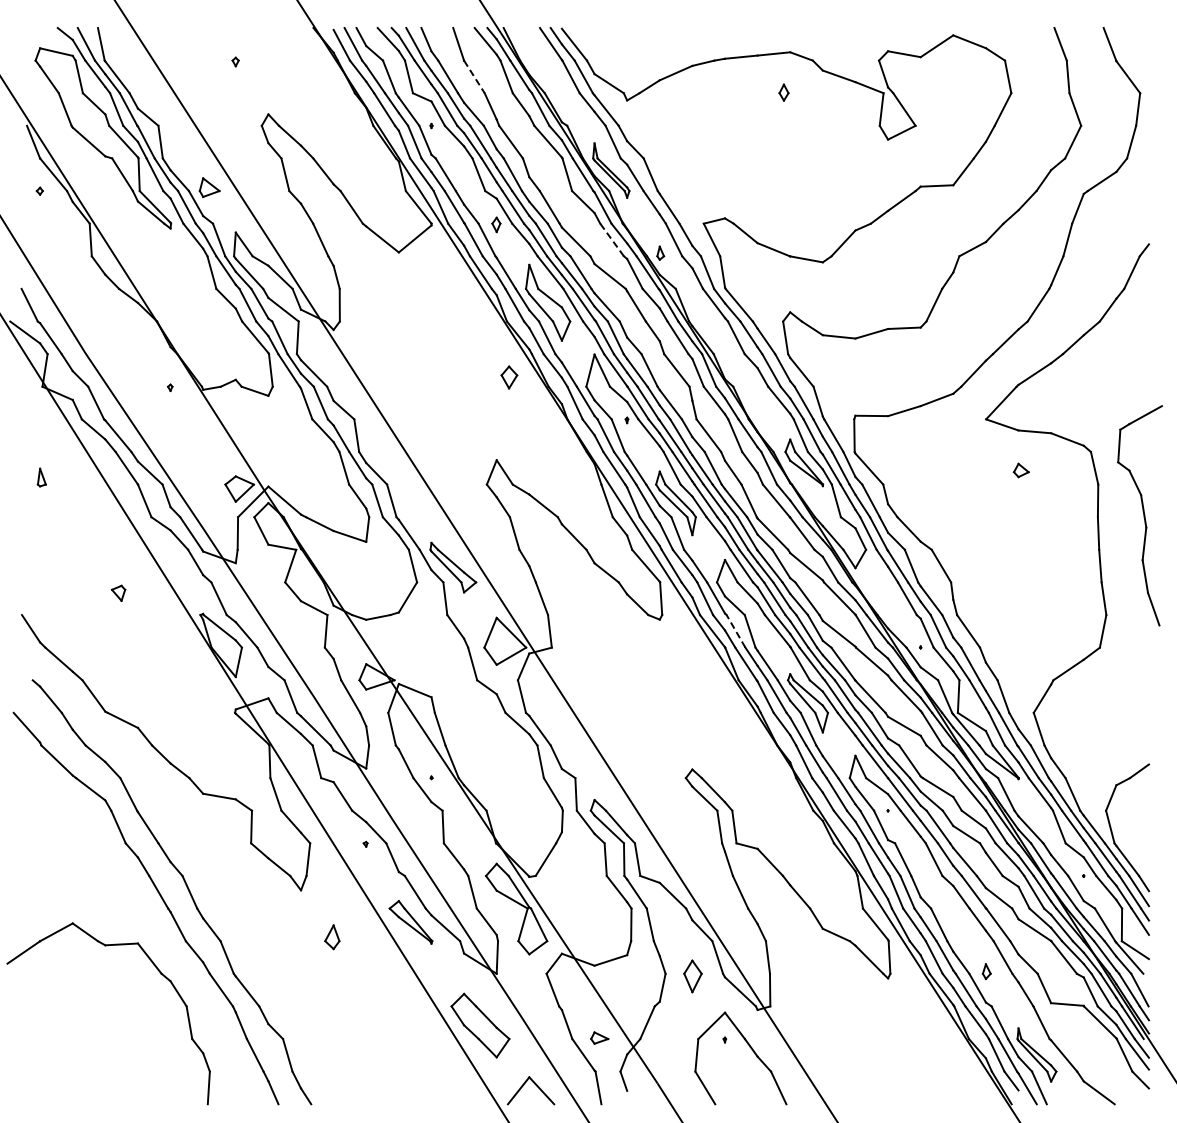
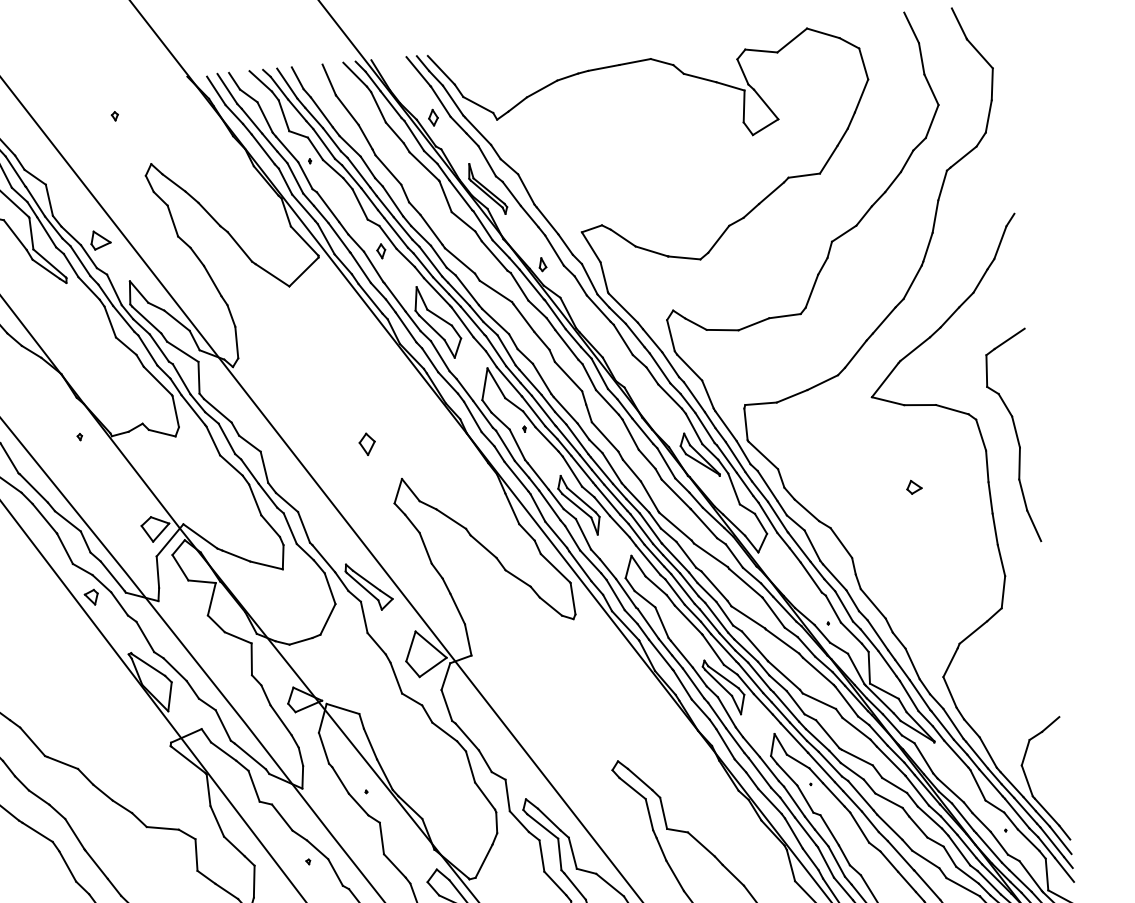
line: (474, 77) -> (347, 110), dashed -> solid
part: (783, 92) -> (432, 117), moved
line: (611, 239) -> (493, 255), dashed -> solid
part: (509, 377) -> (367, 444), moved
part: (1020, 470) -> (913, 487), moved
part: (1139, 515) -> (1012, 436), moved
part: (118, 592) -> (91, 596), moved
line: (736, 631) -> (648, 623), dashed -> solid

